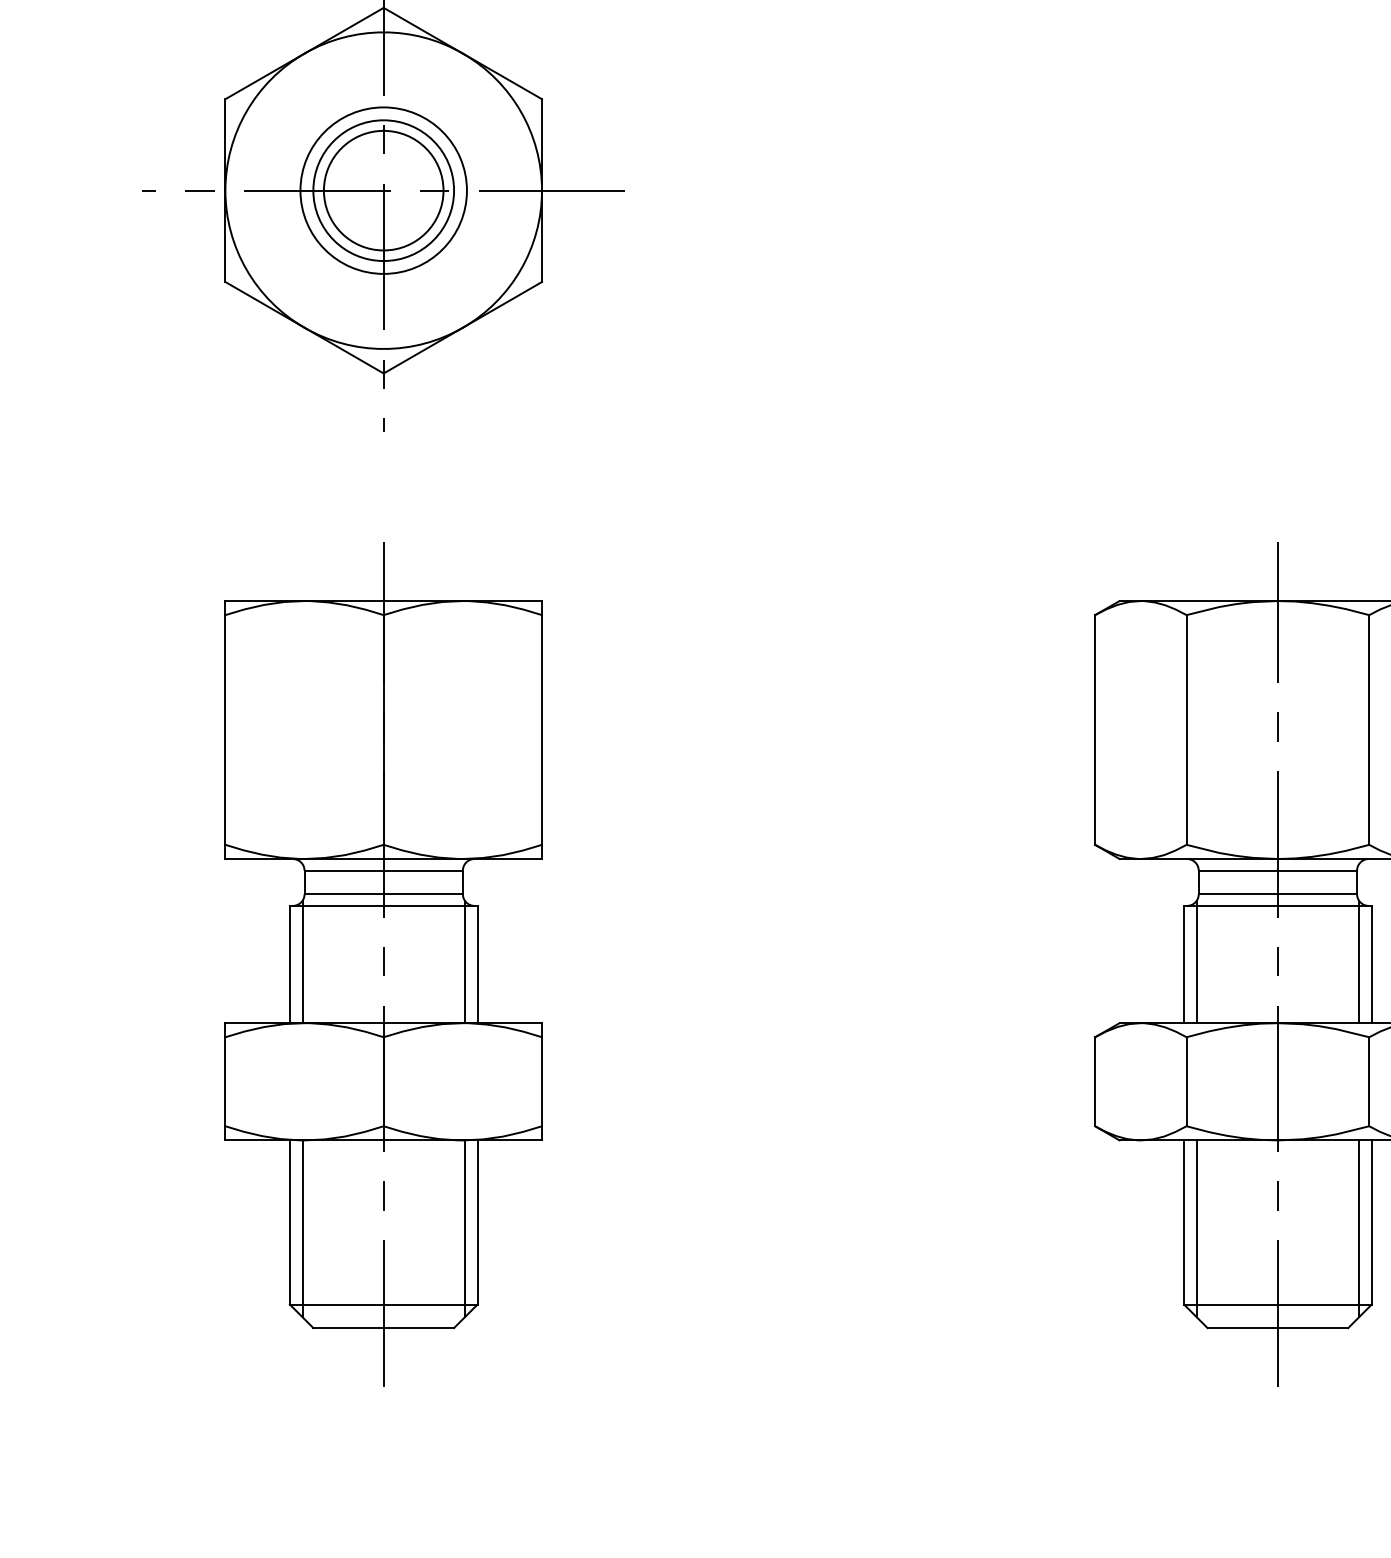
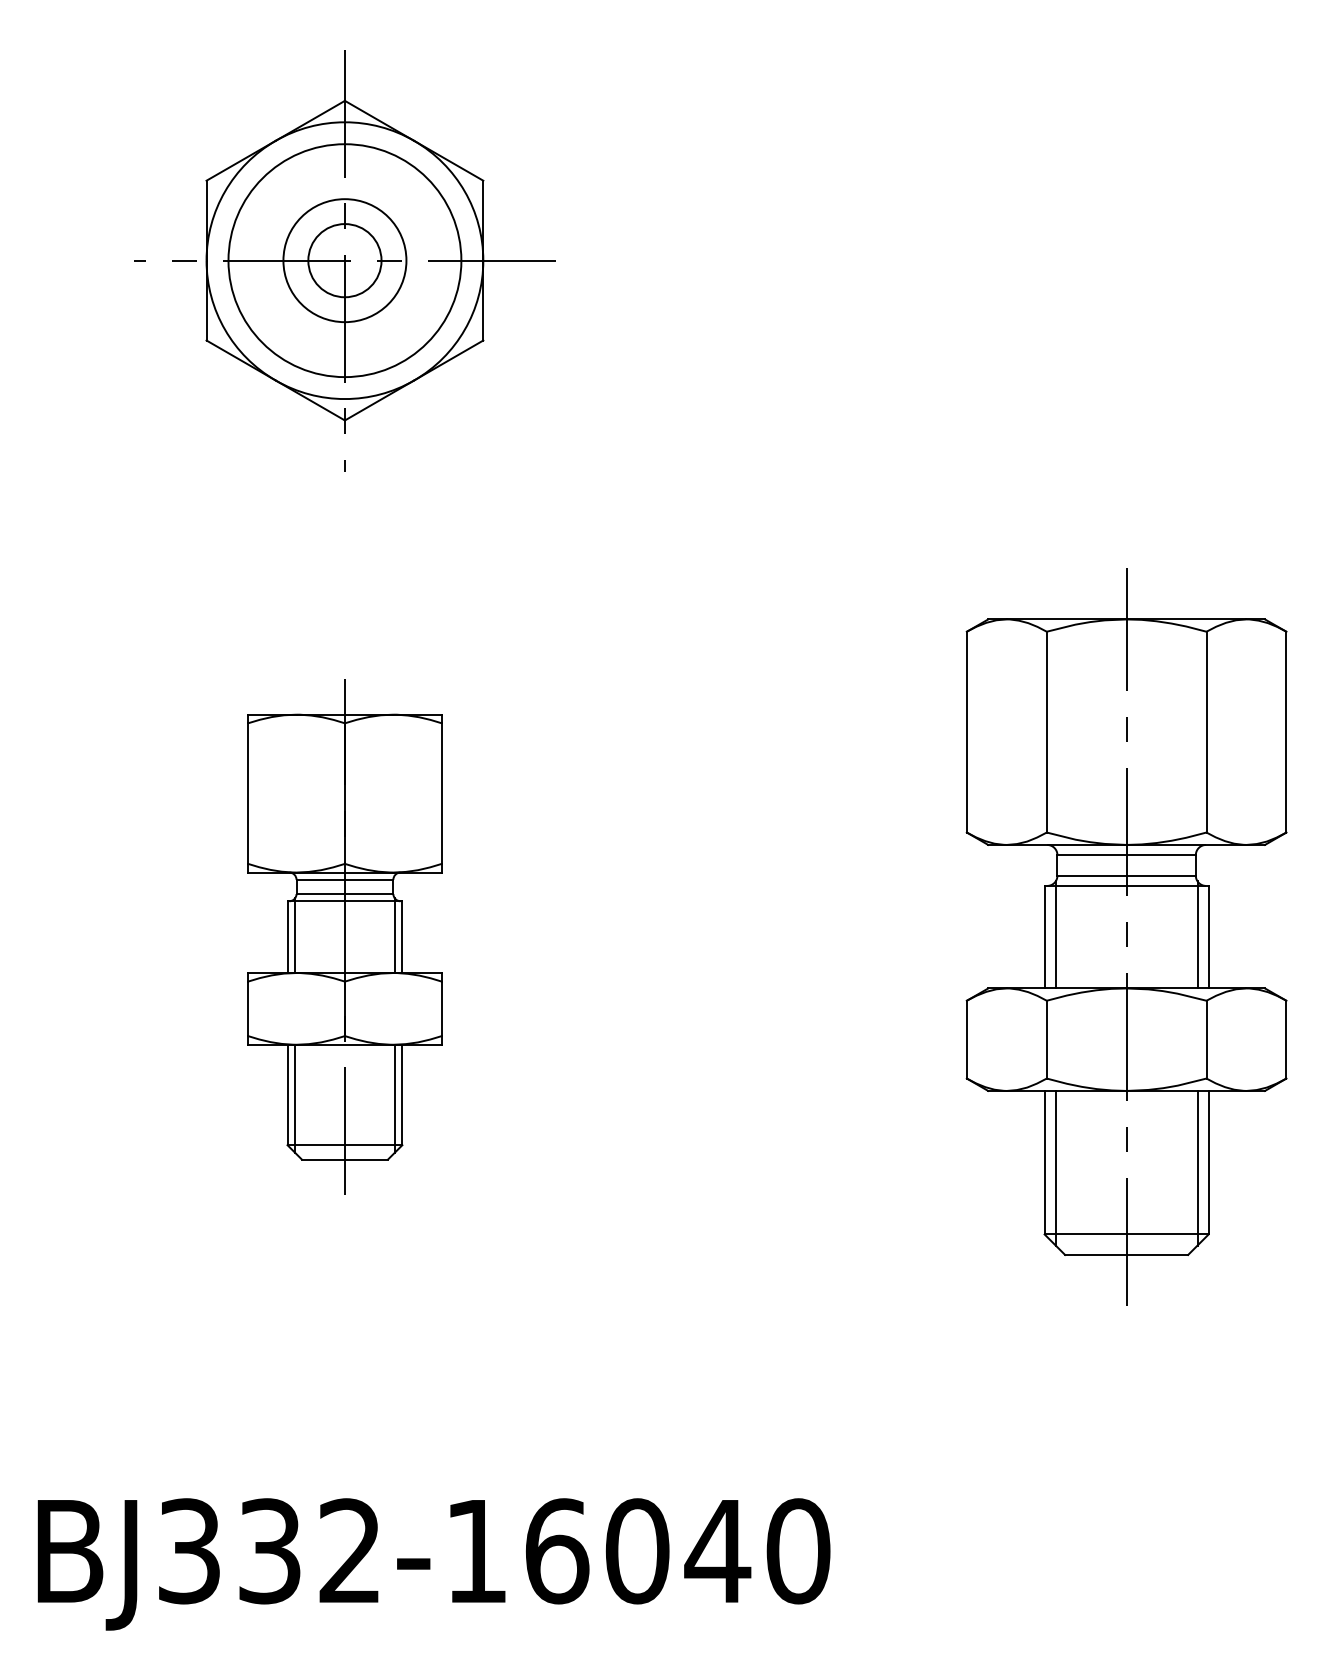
circle: (383, 190) -> (344, 260), size x0.7
circle: (383, 190) -> (344, 260), size x1.6
part: (383, 963) -> (344, 936), size x0.7

